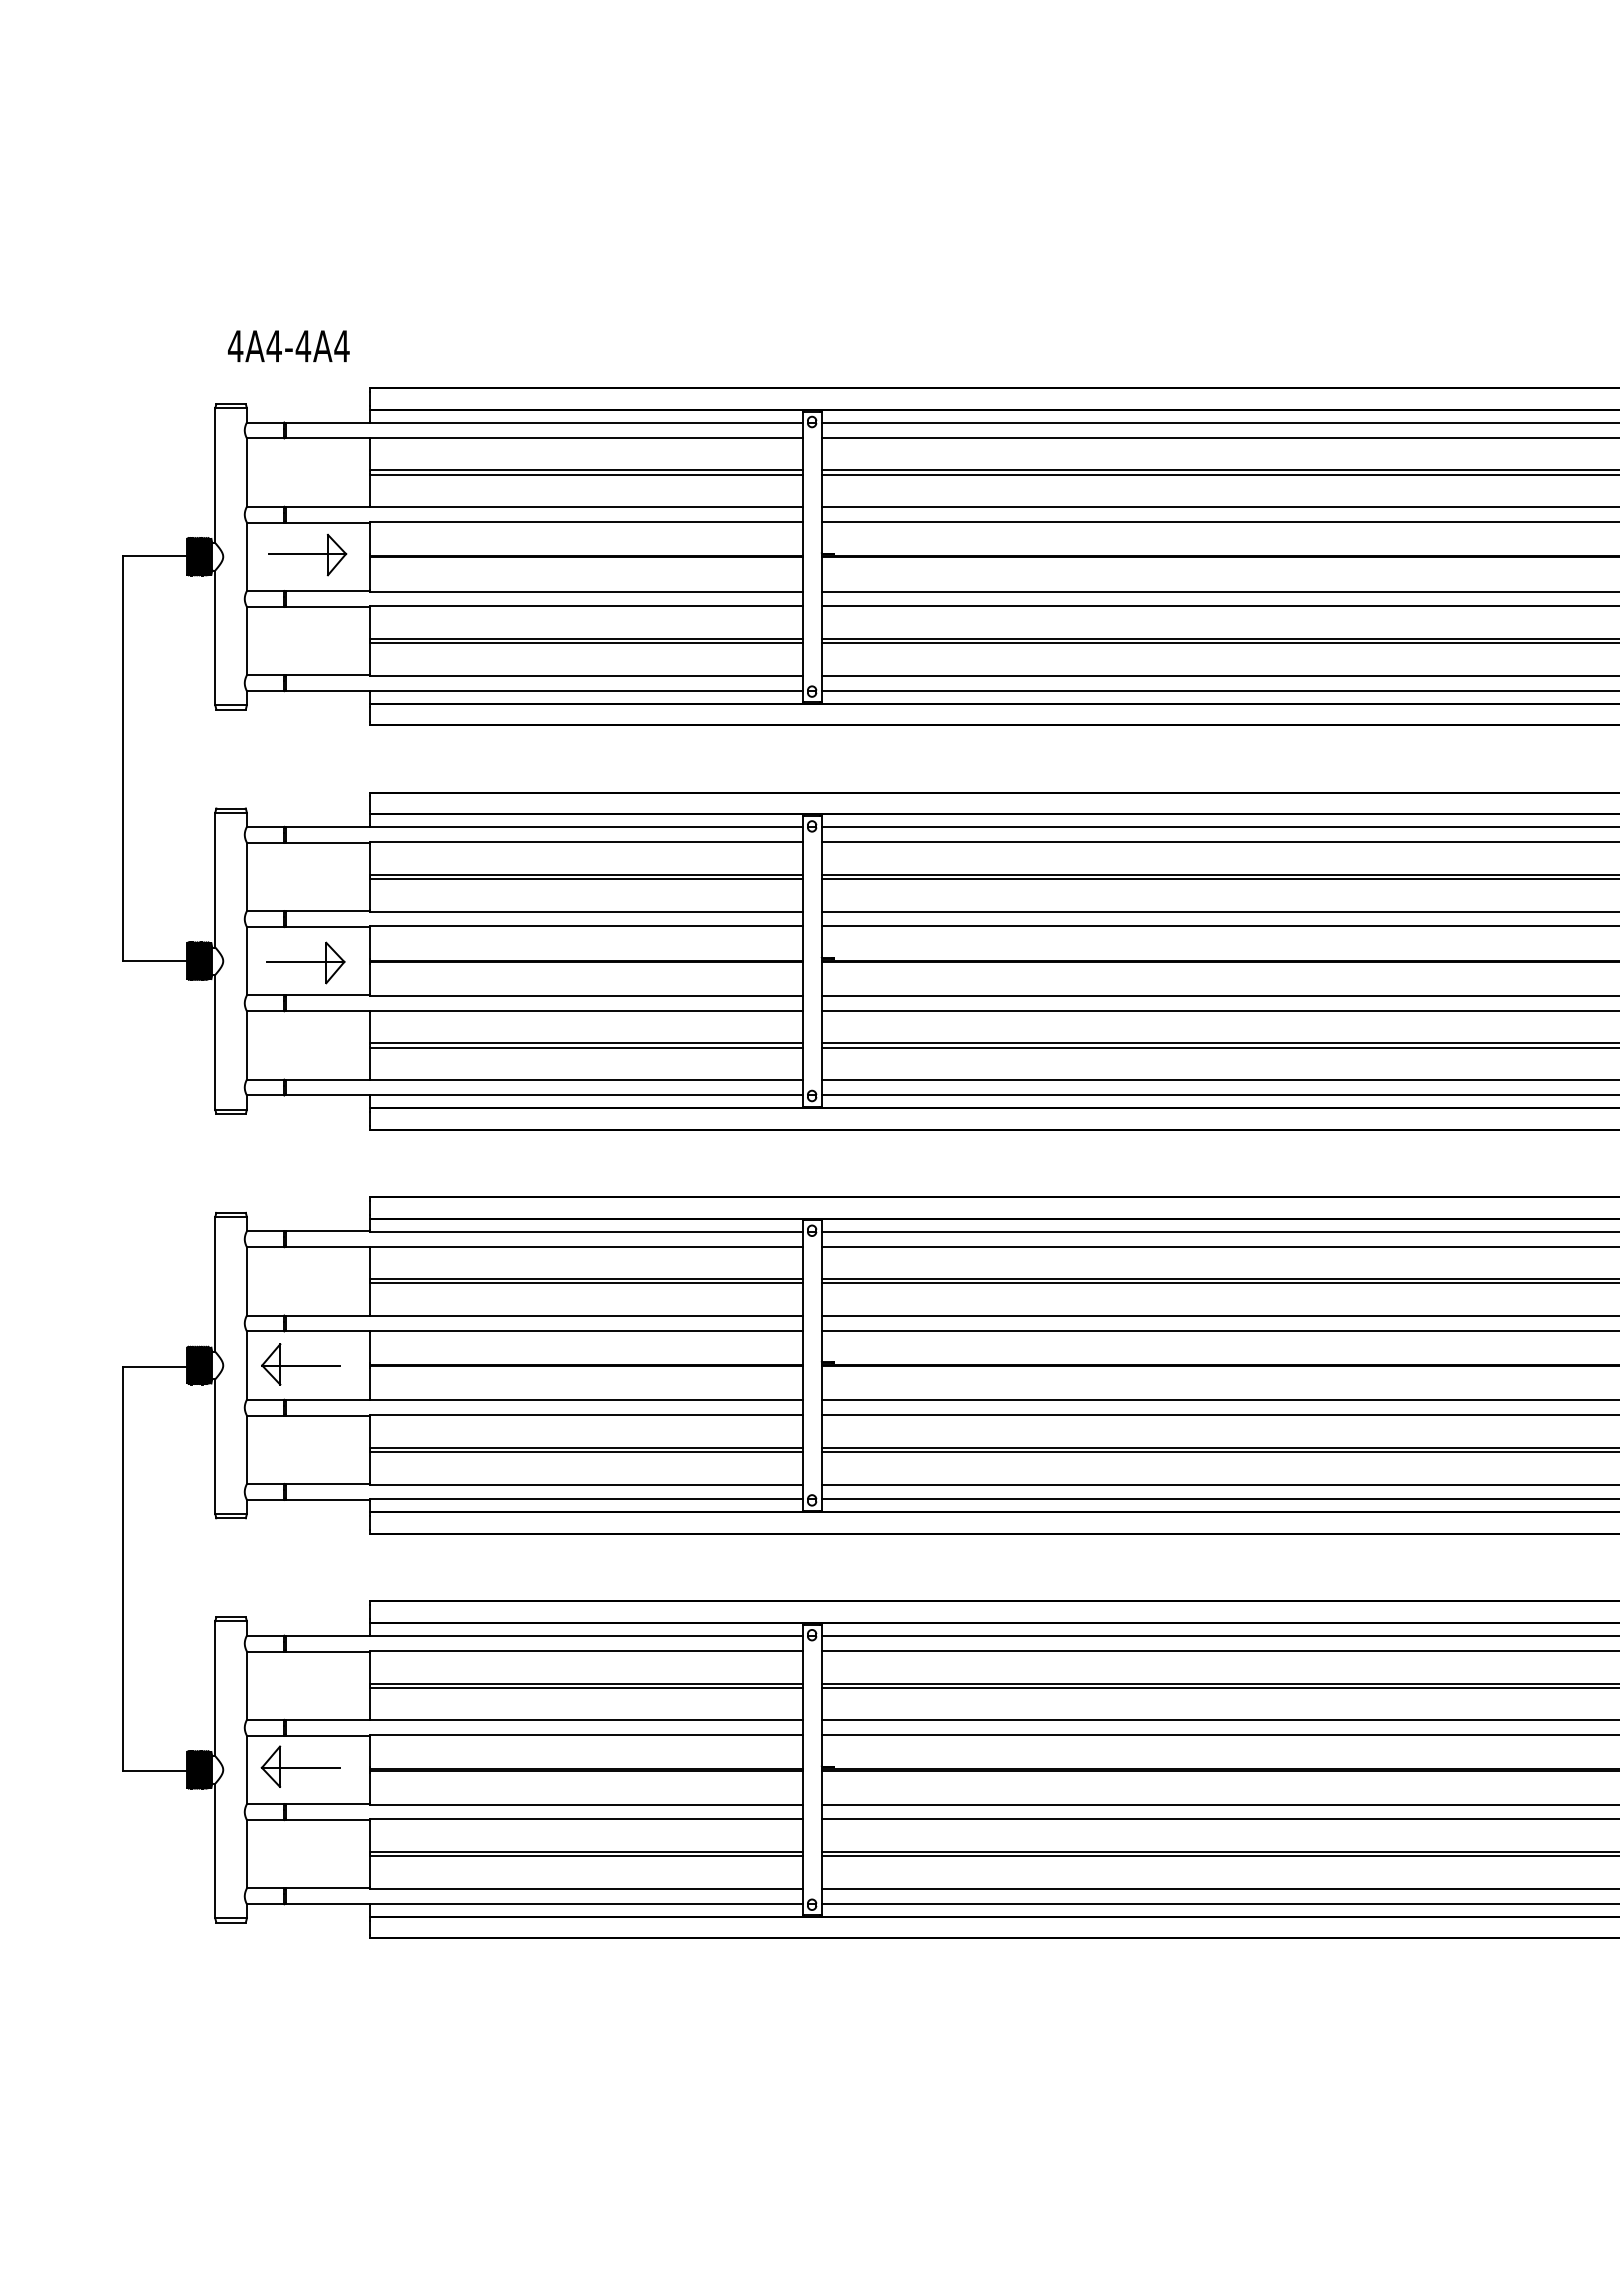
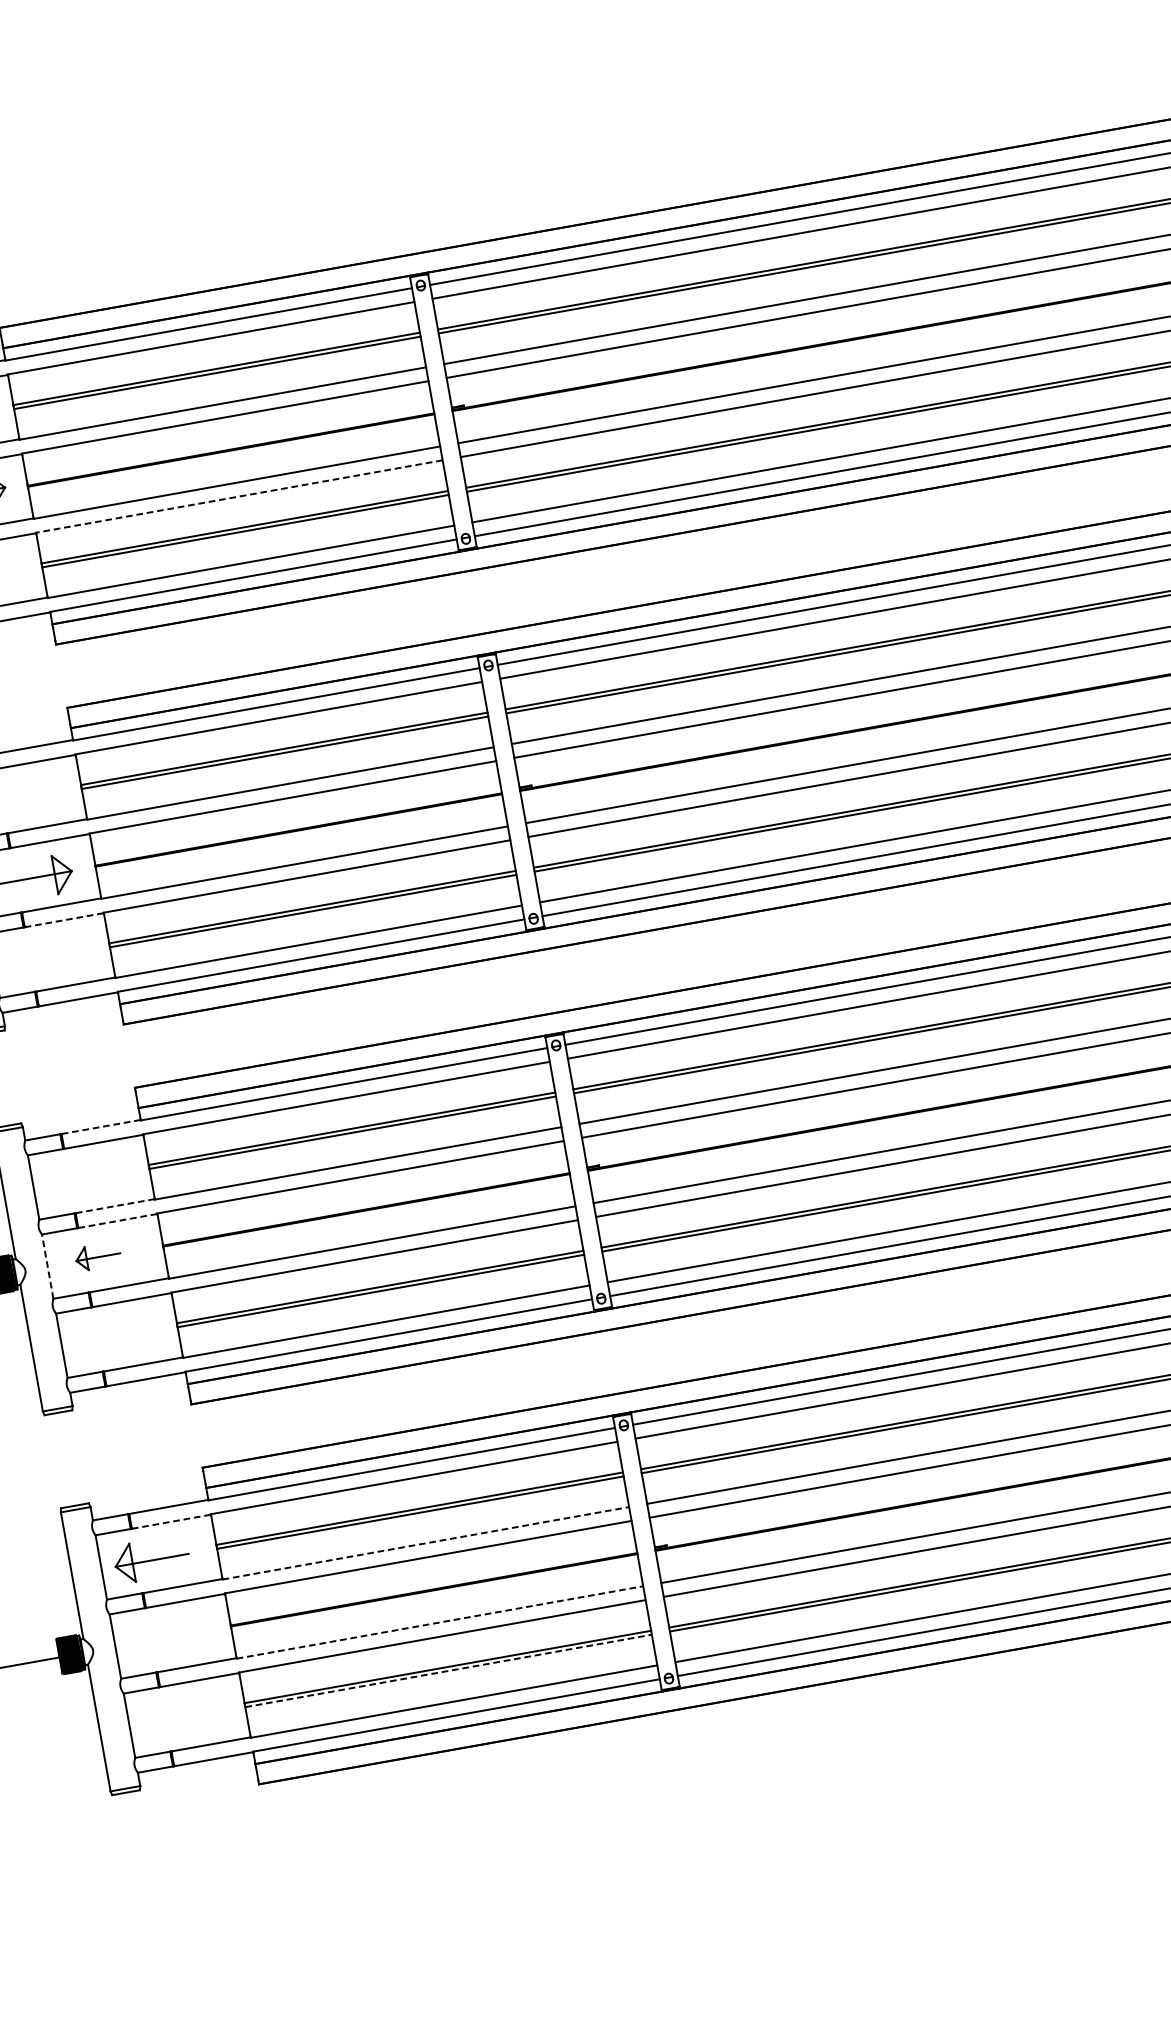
line: (585, 606) -> (238, 496), solid -> dashed
line: (328, 1011) -> (65, 920), solid -> dashed
line: (327, 1231) -> (101, 1127), solid -> dashed
line: (327, 1315) -> (115, 1206), solid -> dashed
line: (328, 1331) -> (118, 1220), solid -> dashed
part: (300, 1364) -> (97, 1256), size x0.6
line: (246, 1365) -> (47, 1266), solid -> dashed
line: (328, 1651) -> (172, 1521), solid -> dashed
line: (586, 1720) -> (426, 1543), solid -> dashed
part: (300, 1766) -> (151, 1559), moved
line: (586, 1804) -> (440, 1622), solid -> dashed
line: (586, 1856) -> (448, 1671), solid -> dashed

